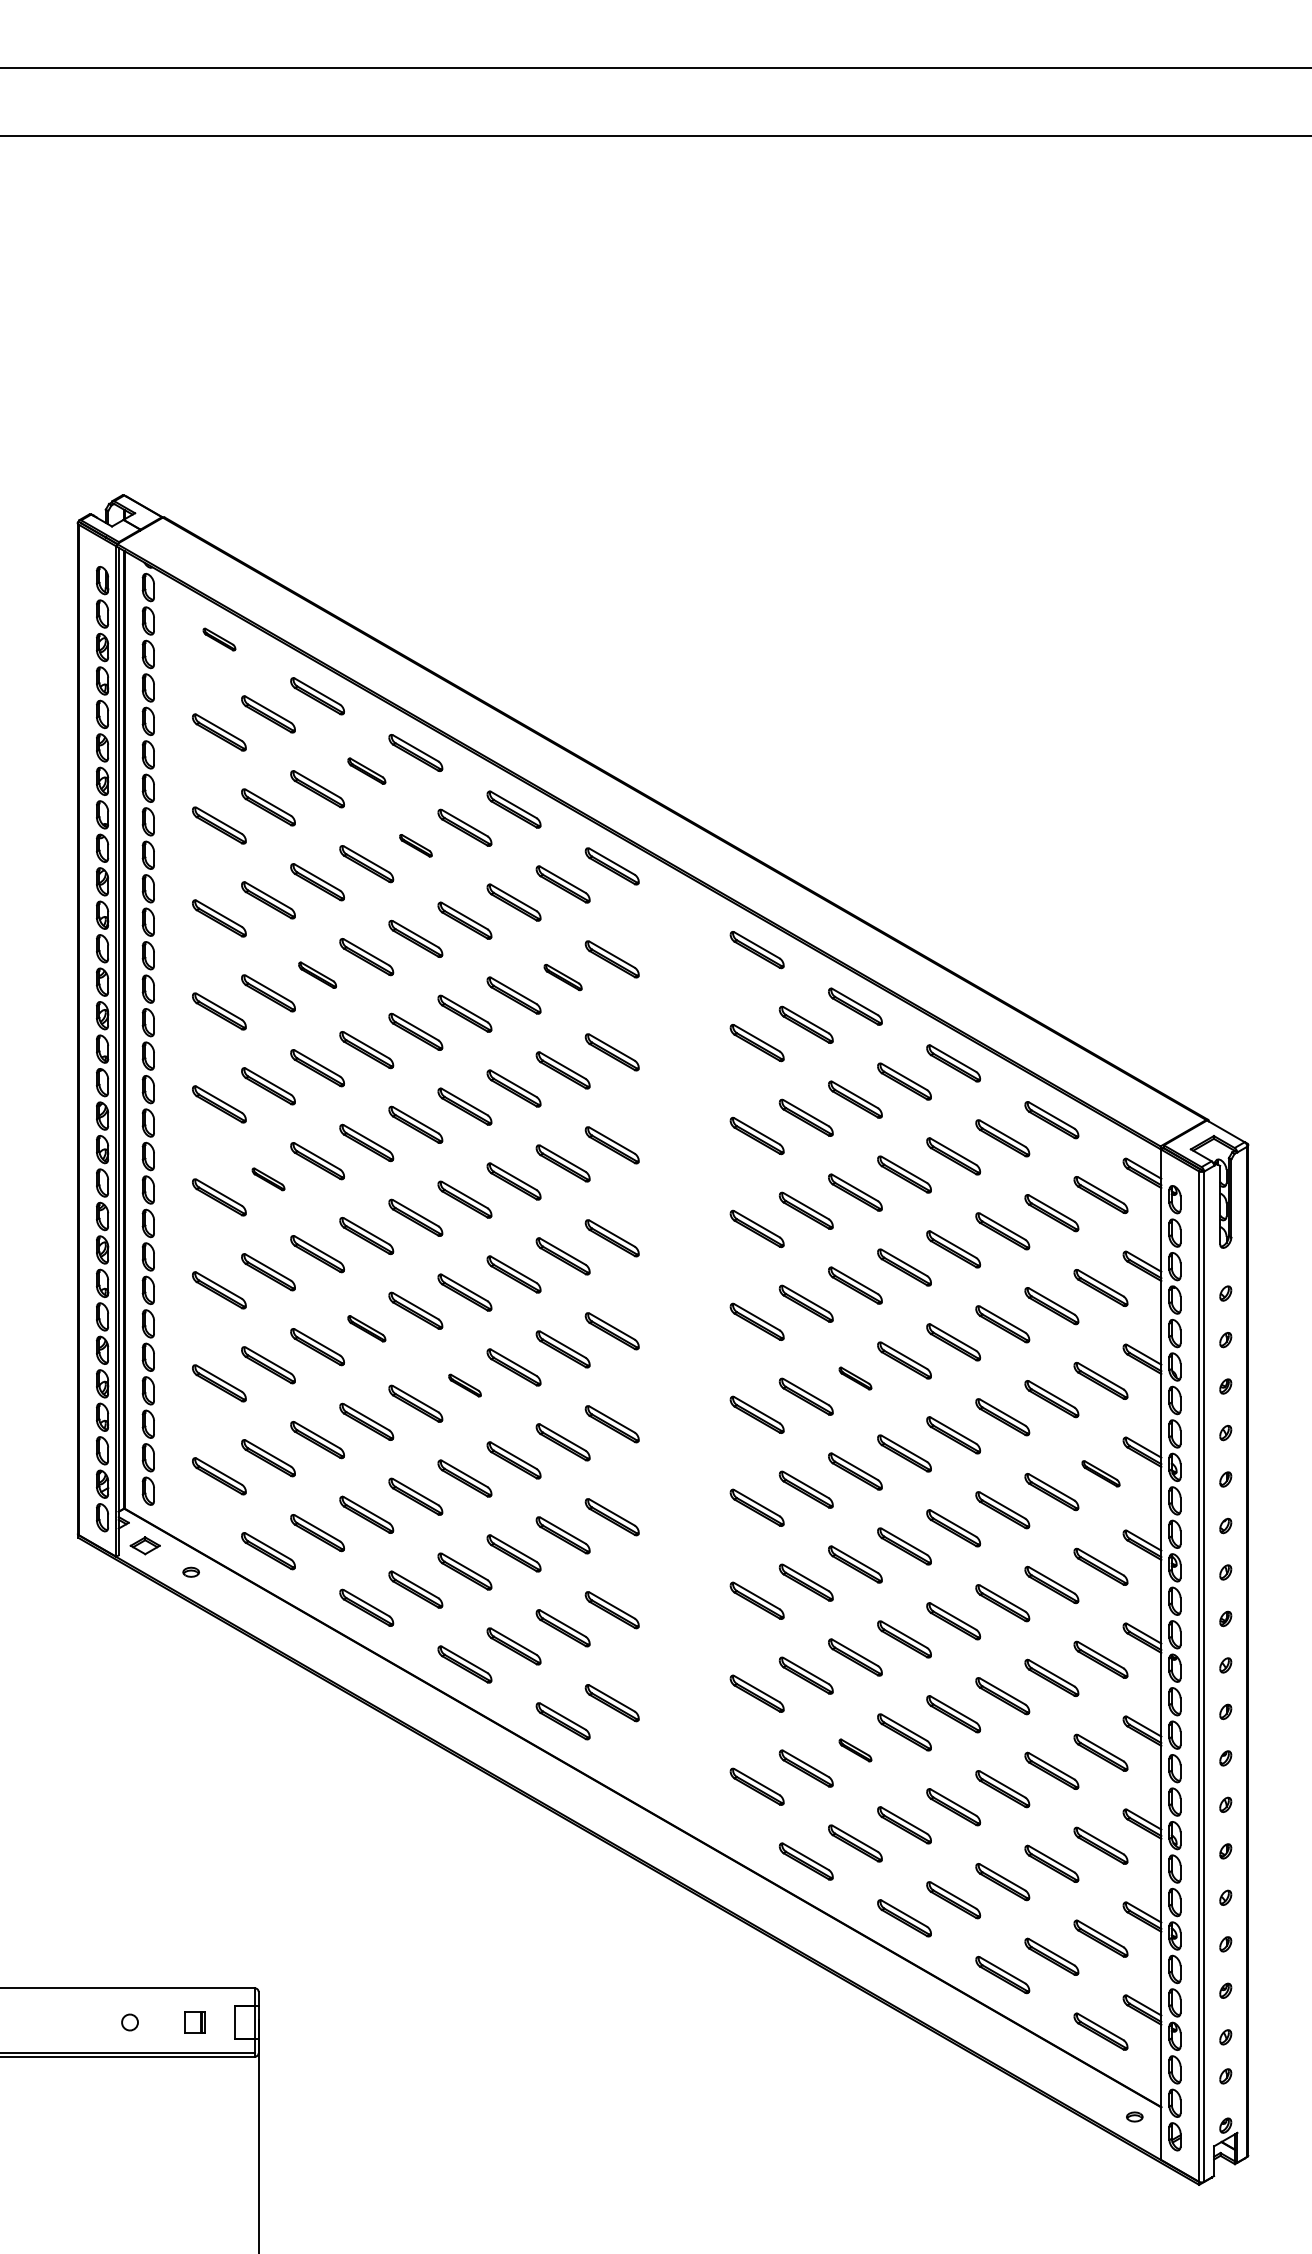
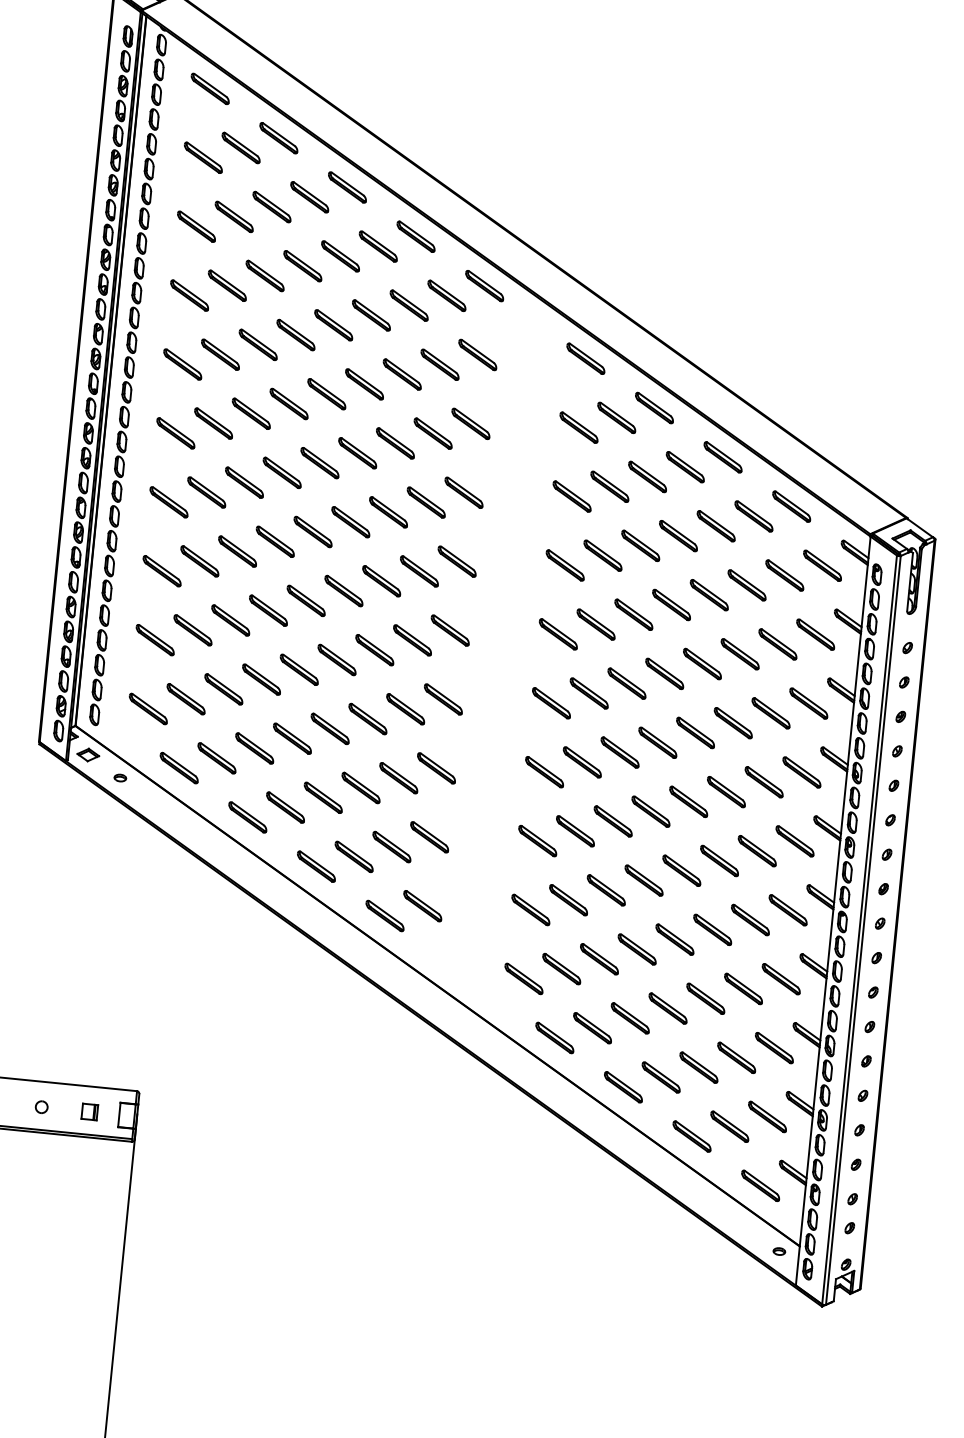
part: (219, 639) -> (210, 88), size x1.67
part: (366, 771) -> (309, 197), size x1.43
part: (415, 845) -> (340, 256), size x1.67
part: (317, 975) -> (258, 345), size x1.43
part: (562, 977) -> (439, 364), size x1.43
part: (268, 1179) -> (206, 492), size x1.67
part: (366, 1328) -> (268, 610), size x1.43
part: (855, 1378) -> (627, 683), size x1.67
part: (464, 1385) -> (336, 659), size x1.67
part: (1100, 1473) -> (801, 772), size x1.43
part: (855, 1750) -> (599, 959), size x1.67

